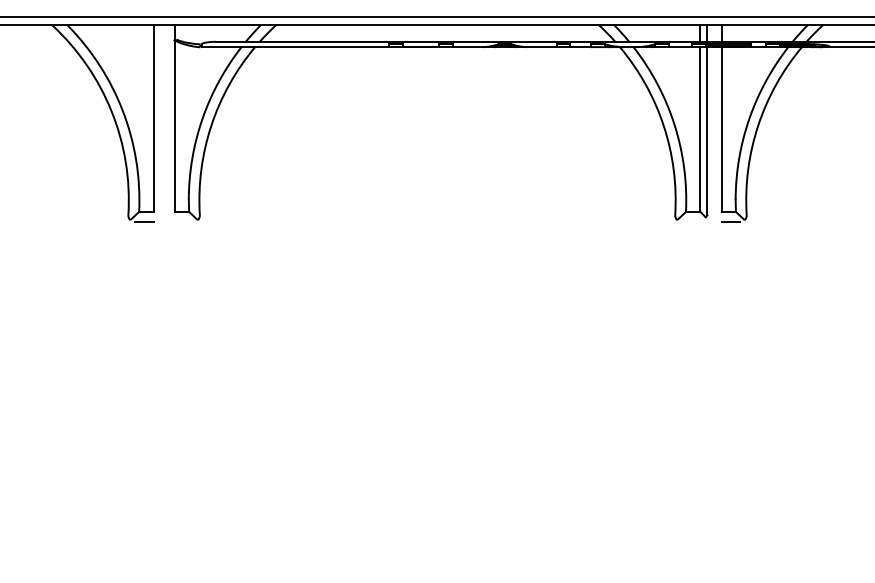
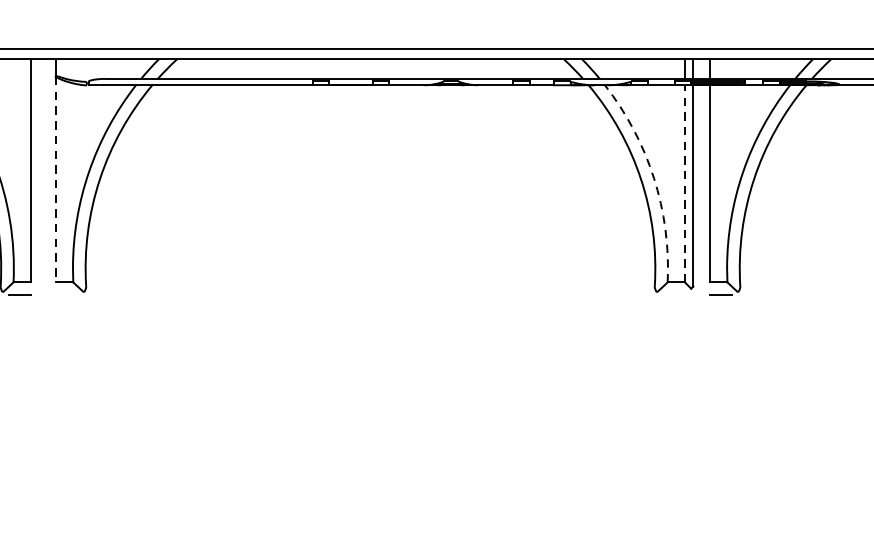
arc: (674, 124) -> (653, 177), solid -> dashed
line: (174, 126) -> (55, 180), solid -> dashed
line: (700, 129) -> (685, 183), solid -> dashed

